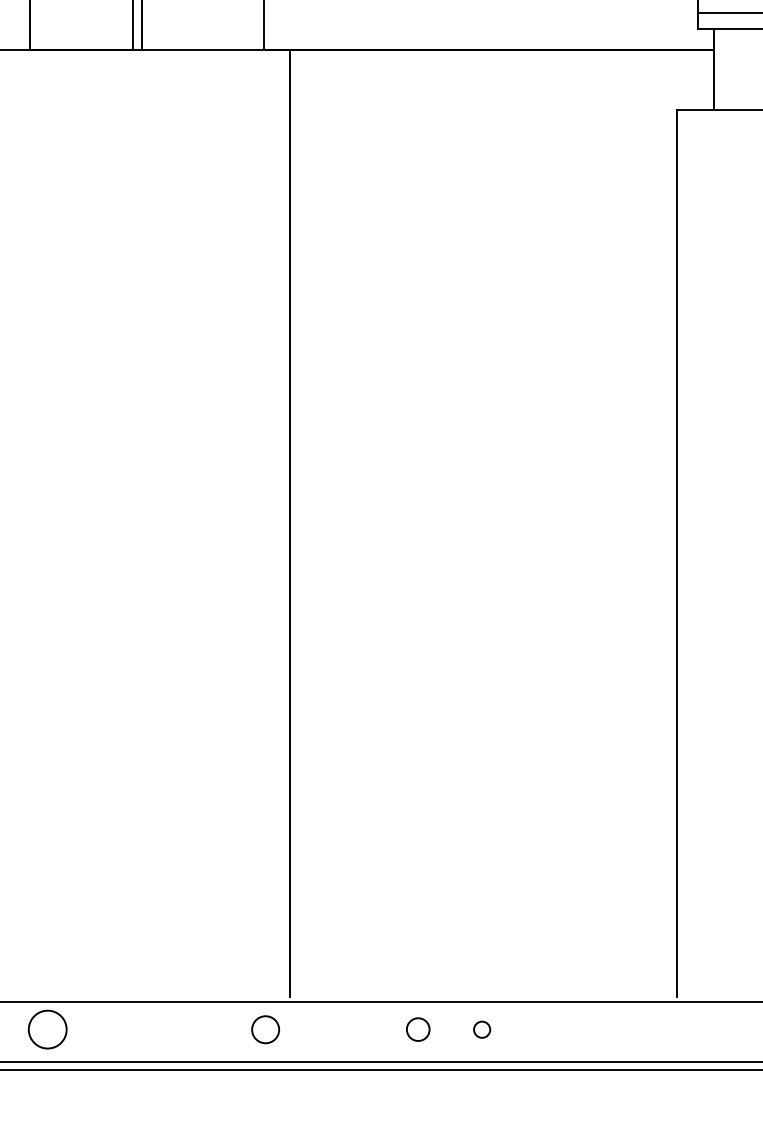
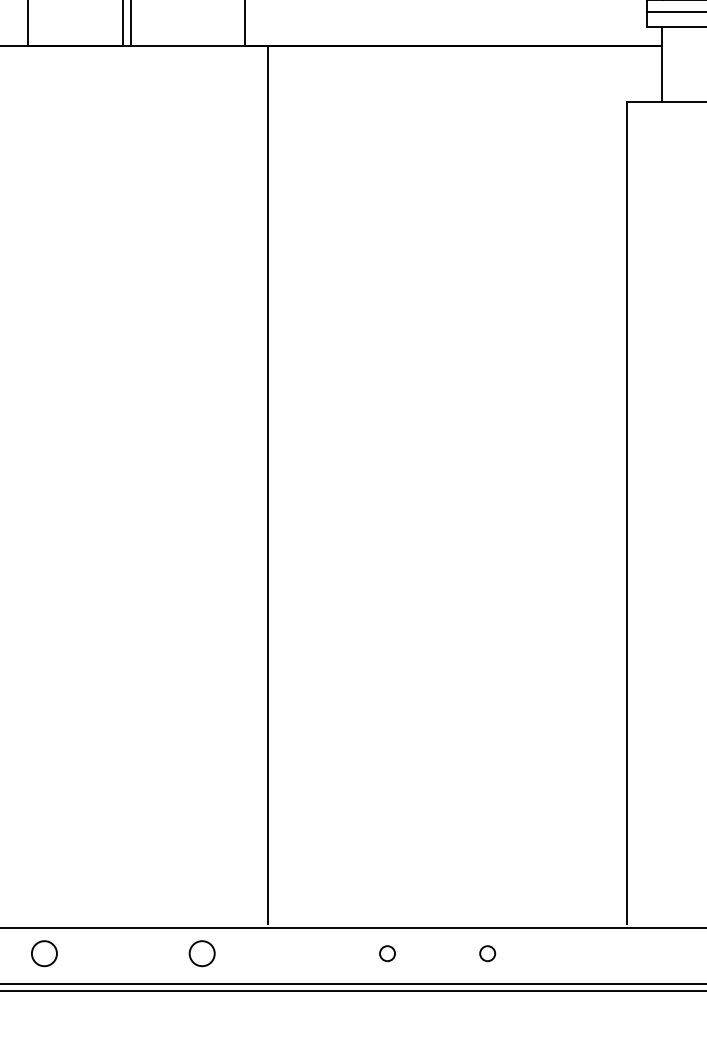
circle: (47, 1029) -> (44, 953), size x0.71
circle: (264, 1029) -> (201, 953), moved
circle: (418, 1029) -> (387, 953), size x0.71
circle: (481, 1029) -> (487, 953), moved

